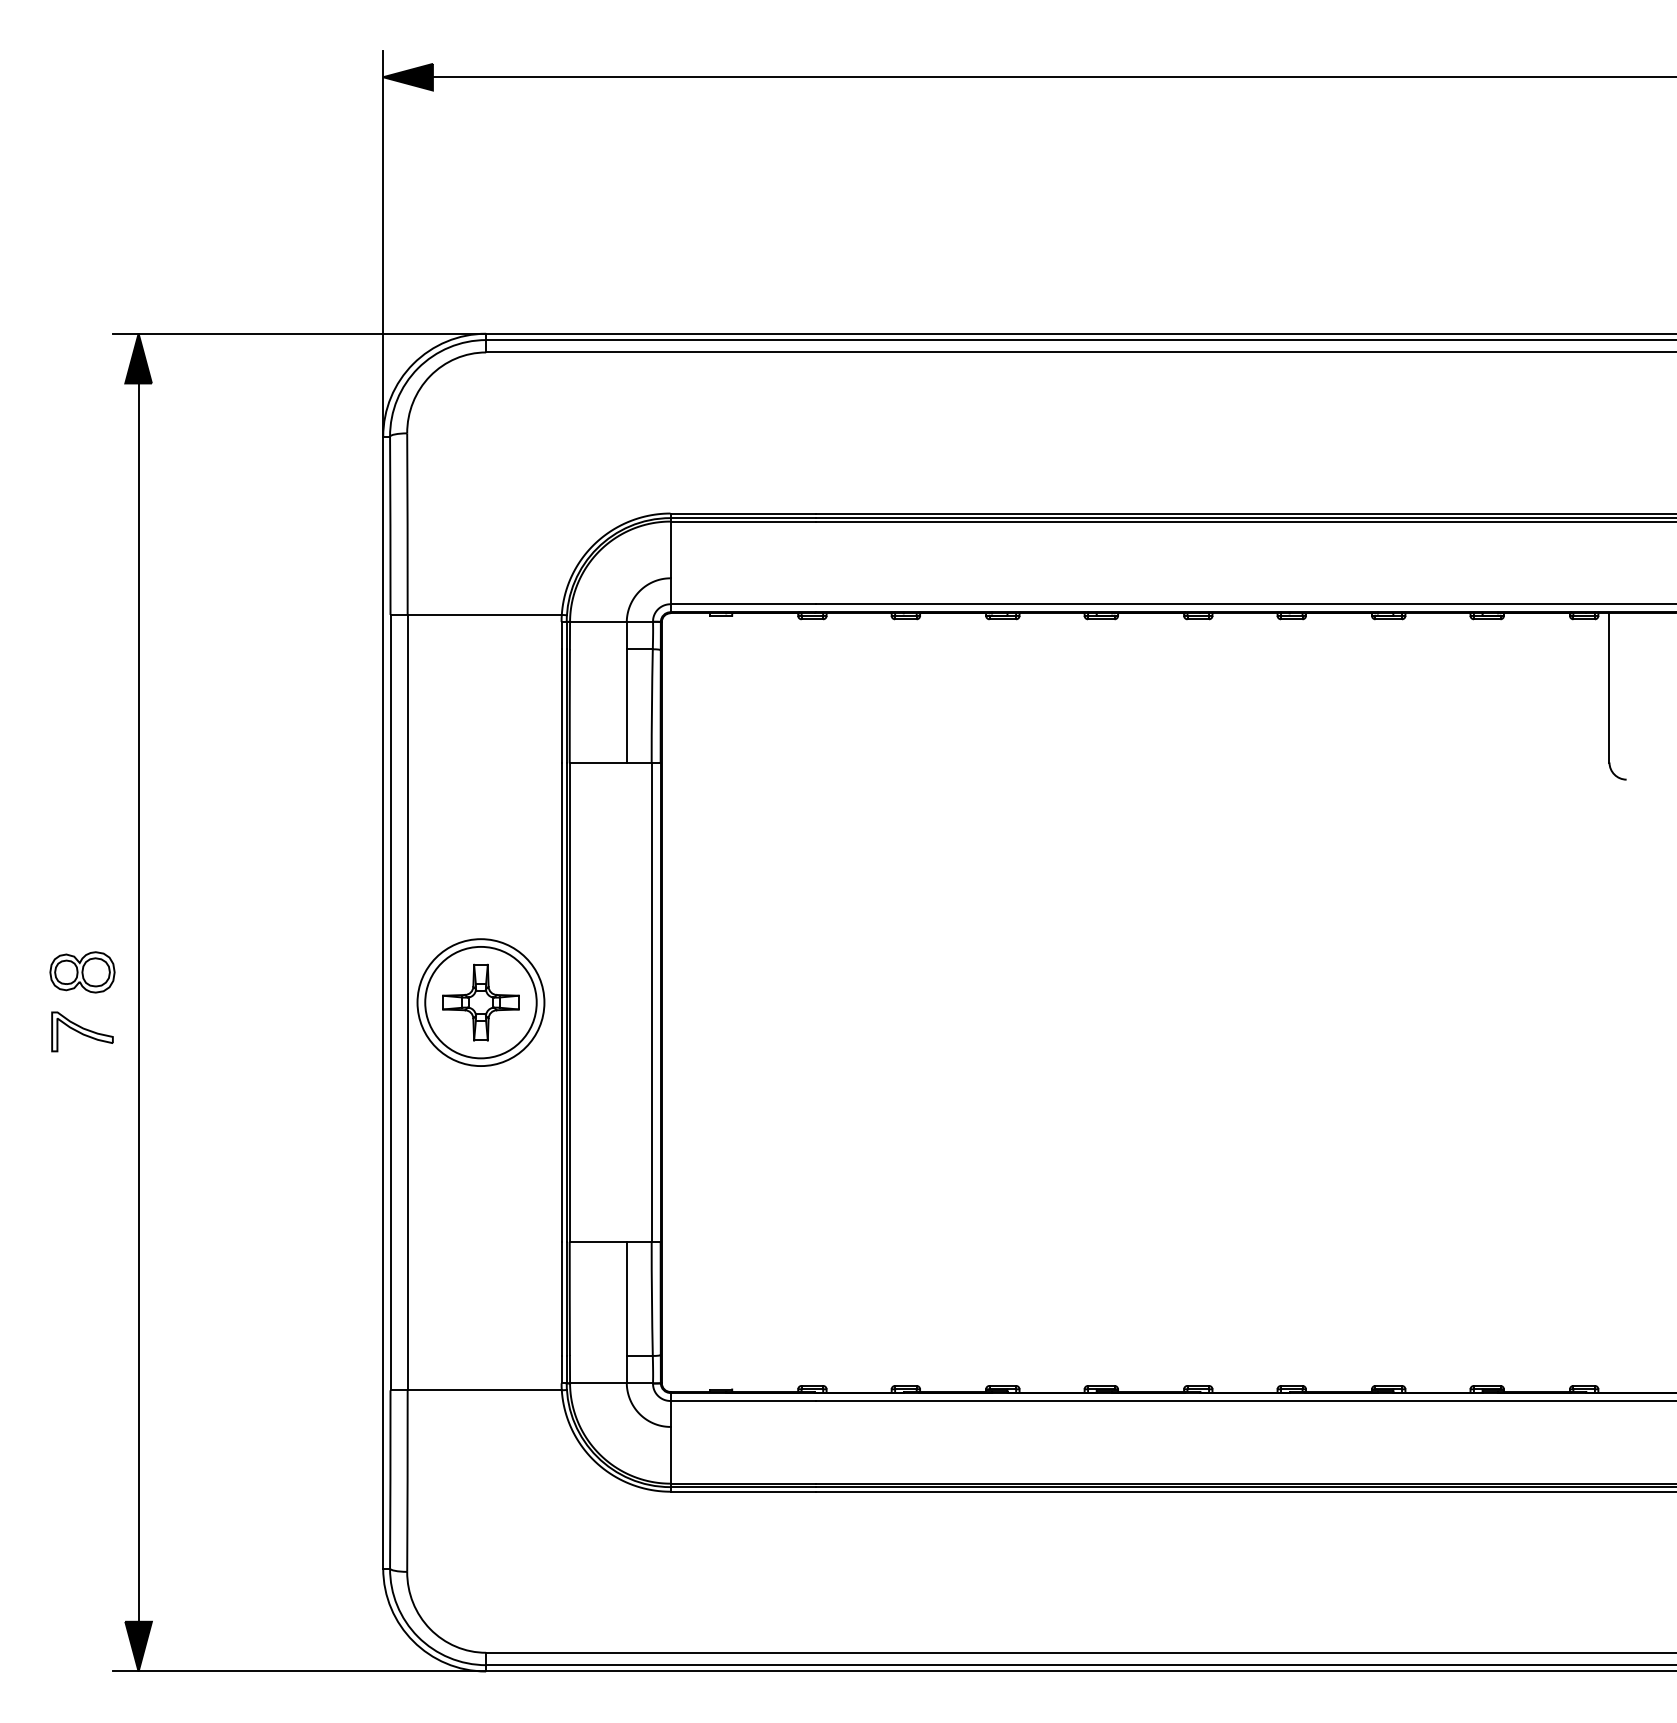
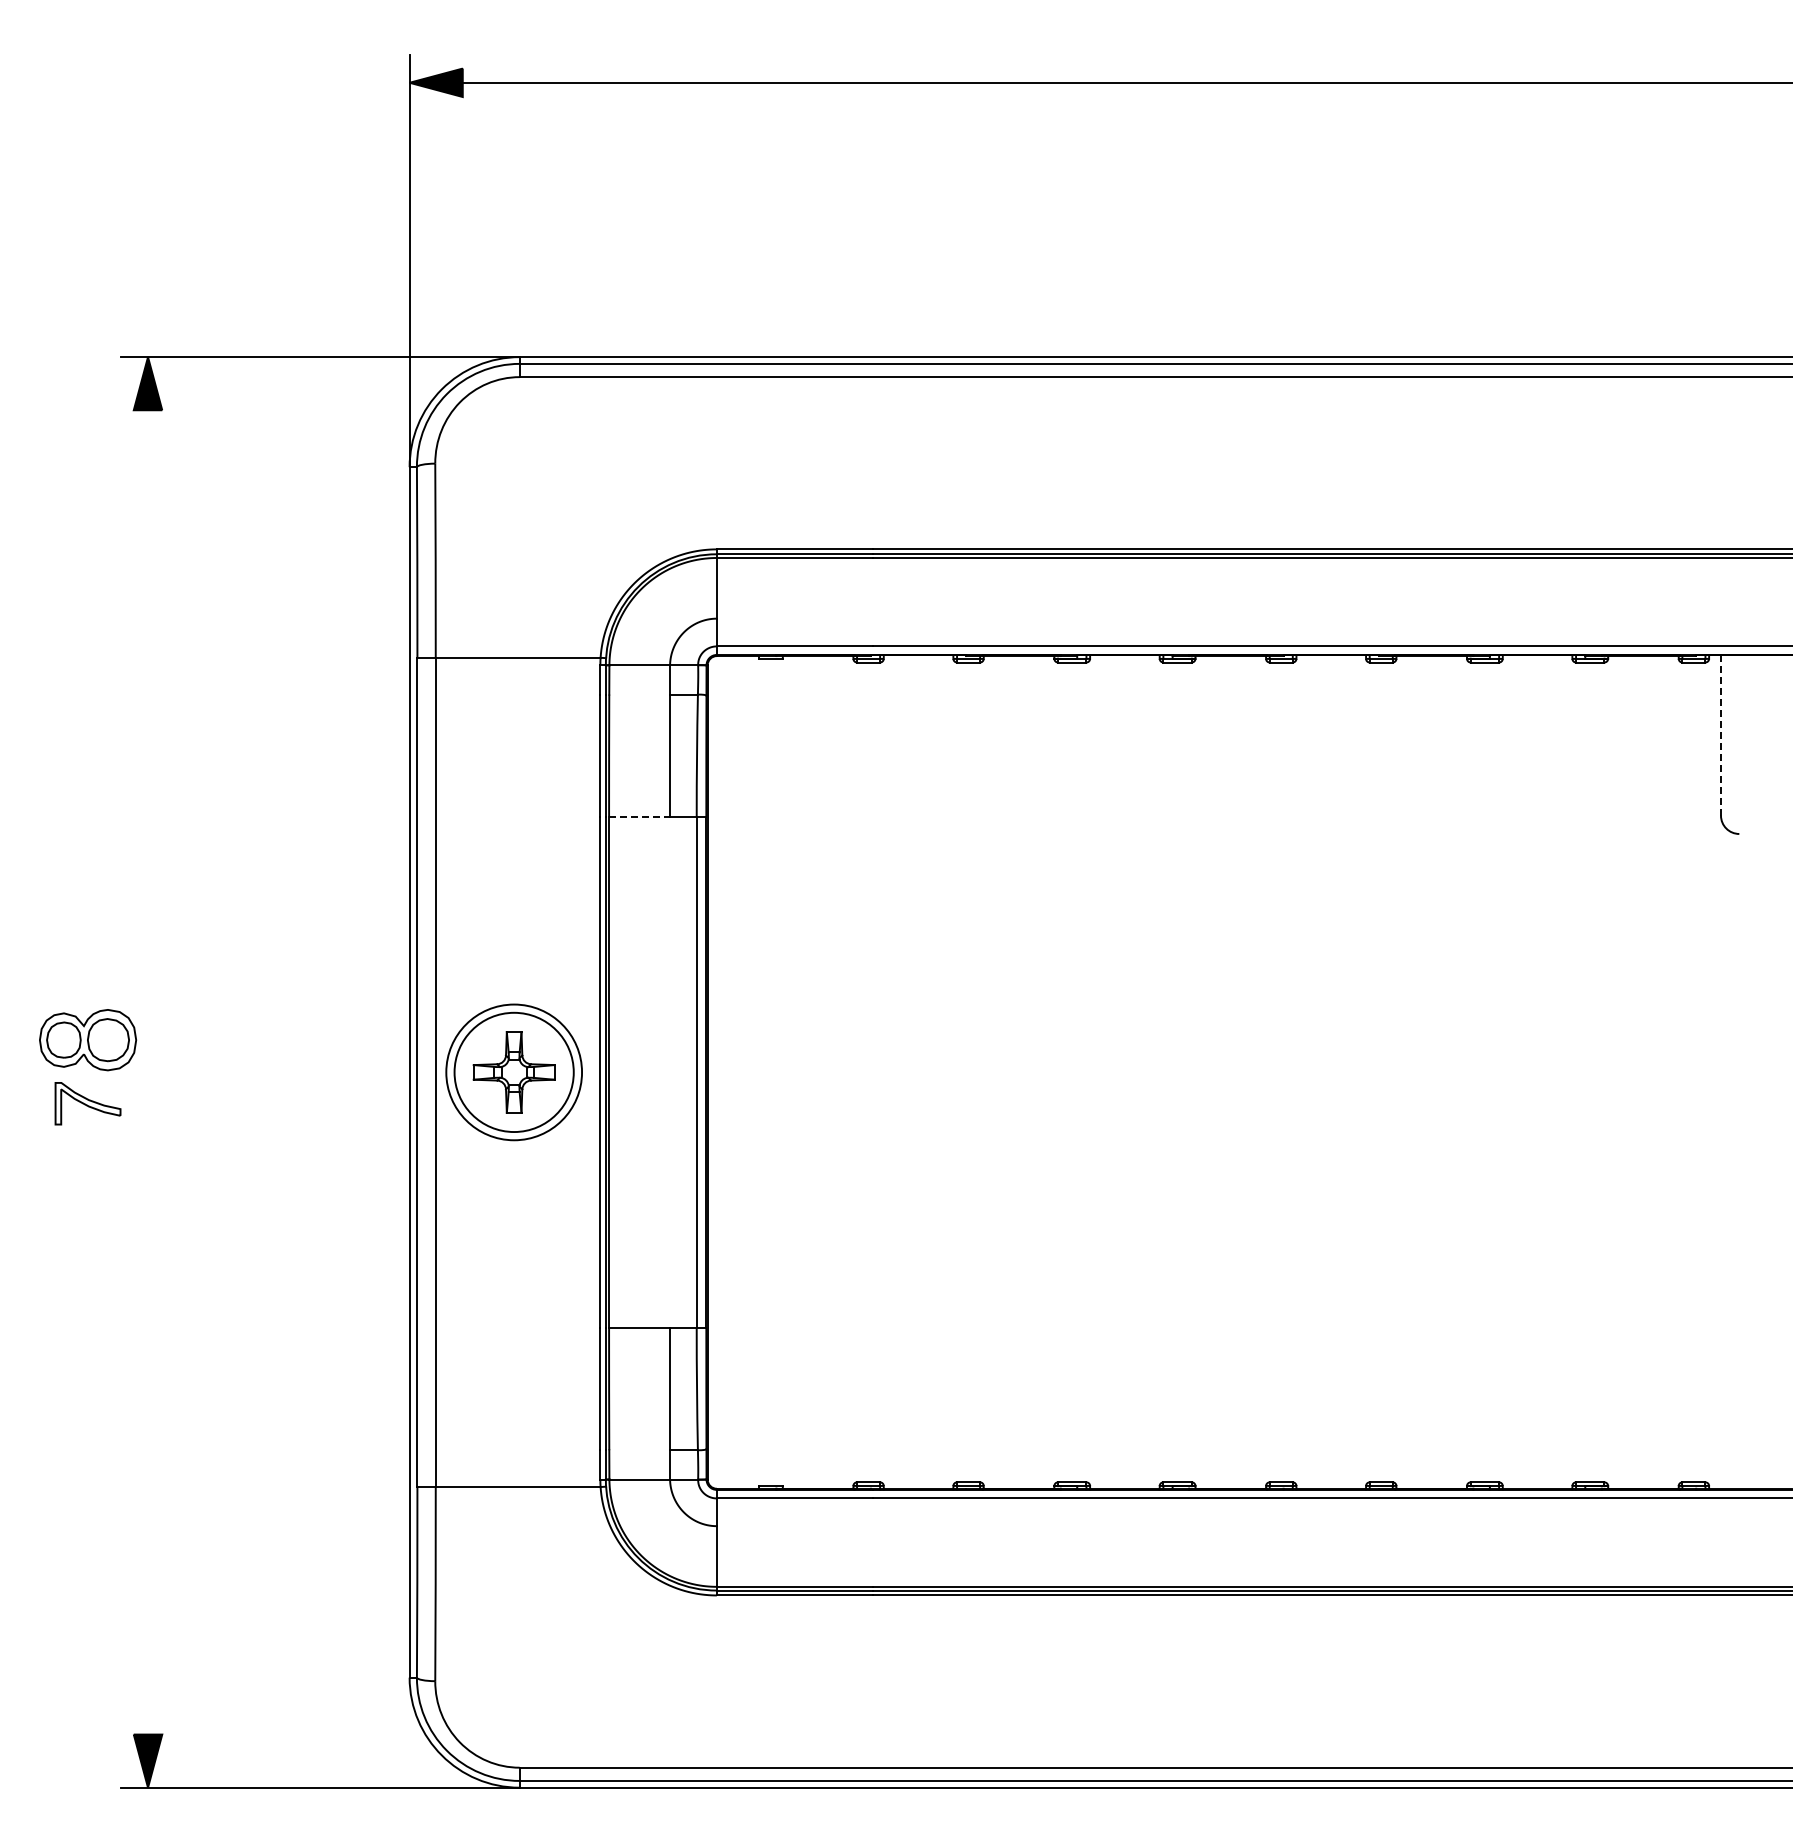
line: (1609, 687) -> (1720, 735), solid -> dashed
line: (599, 763) -> (640, 816), solid -> dashed
part: (82, 971) -> (87, 1039), size x1.4
line: (139, 1002) -> (148, 1072), removed

